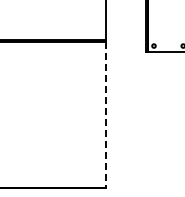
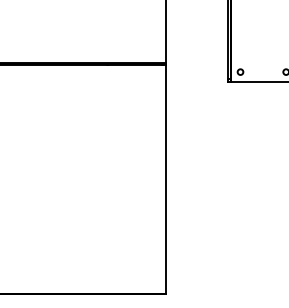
line: (106, 115) -> (166, 180), dashed -> solid

